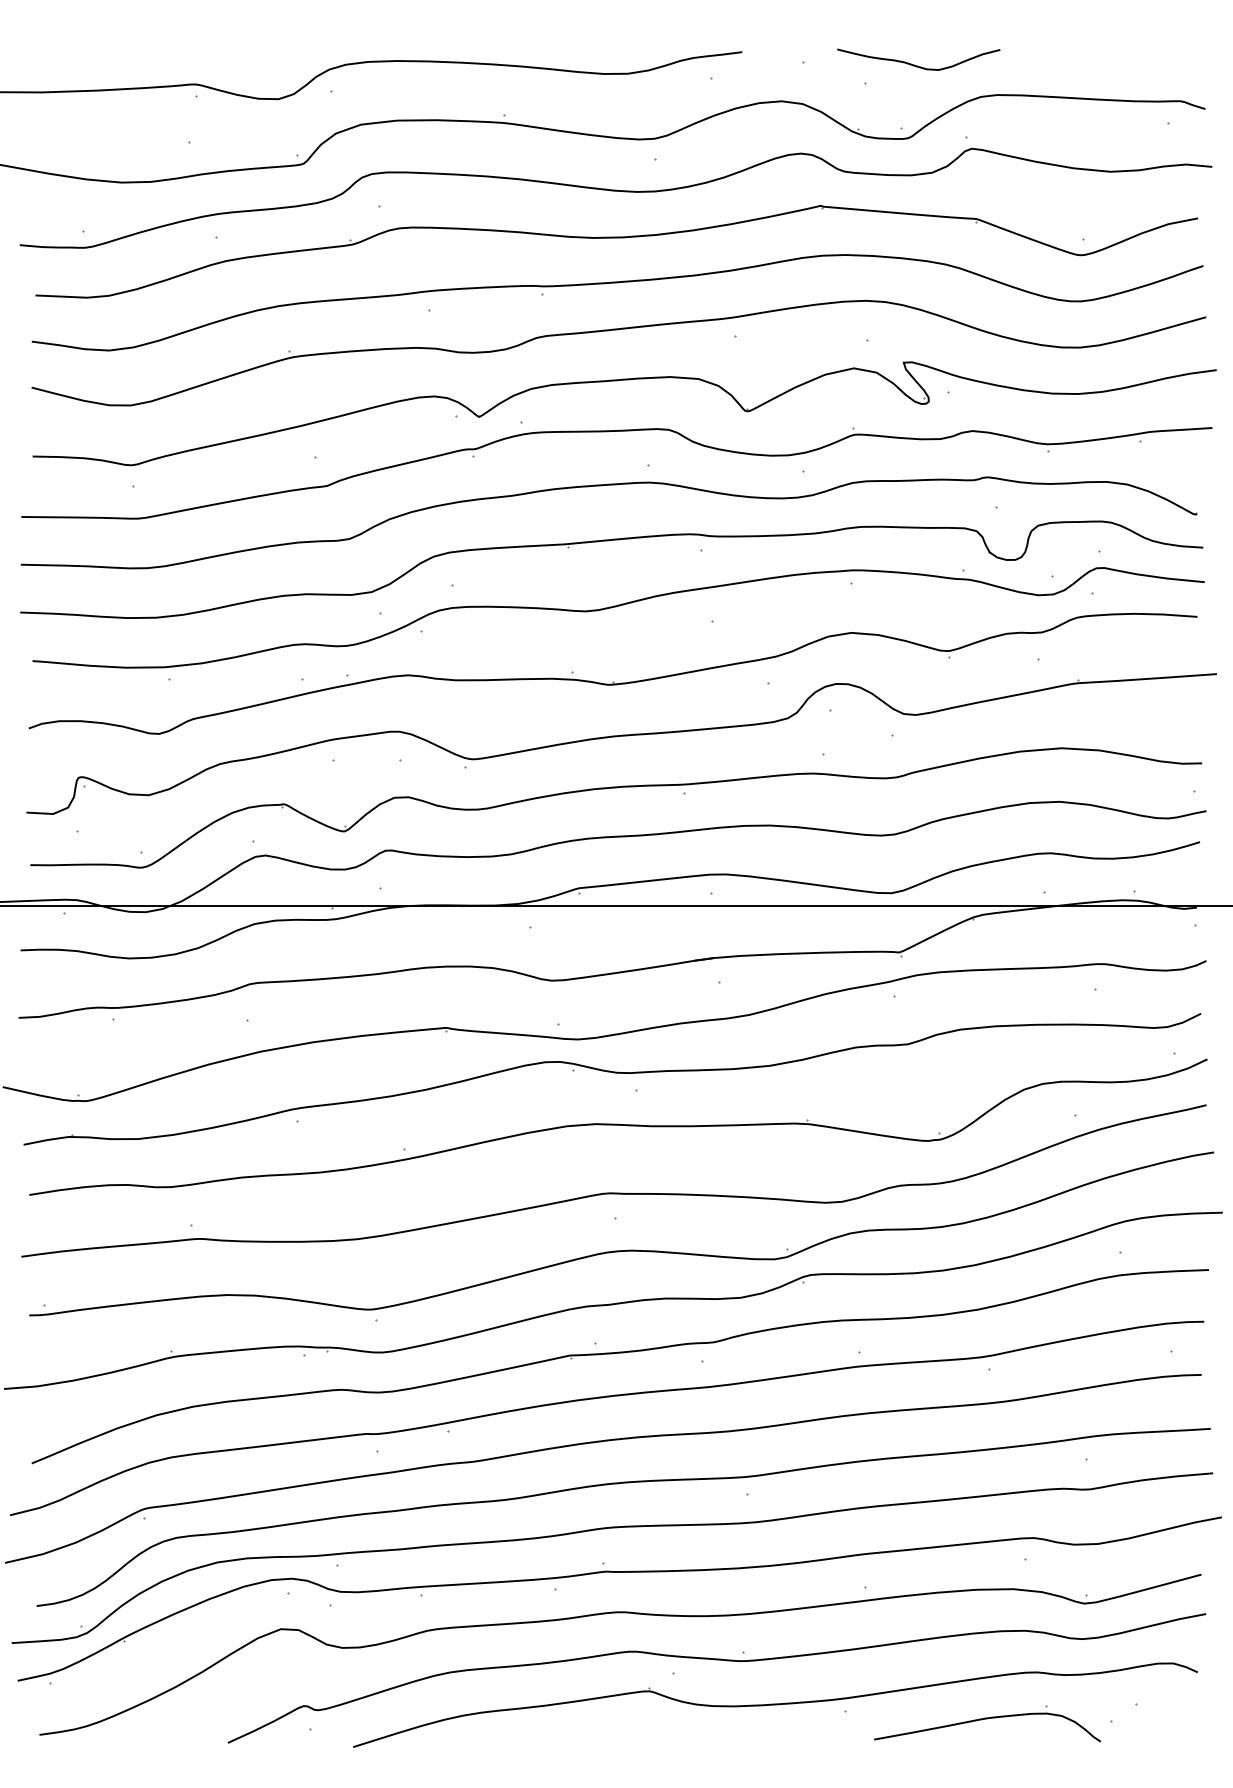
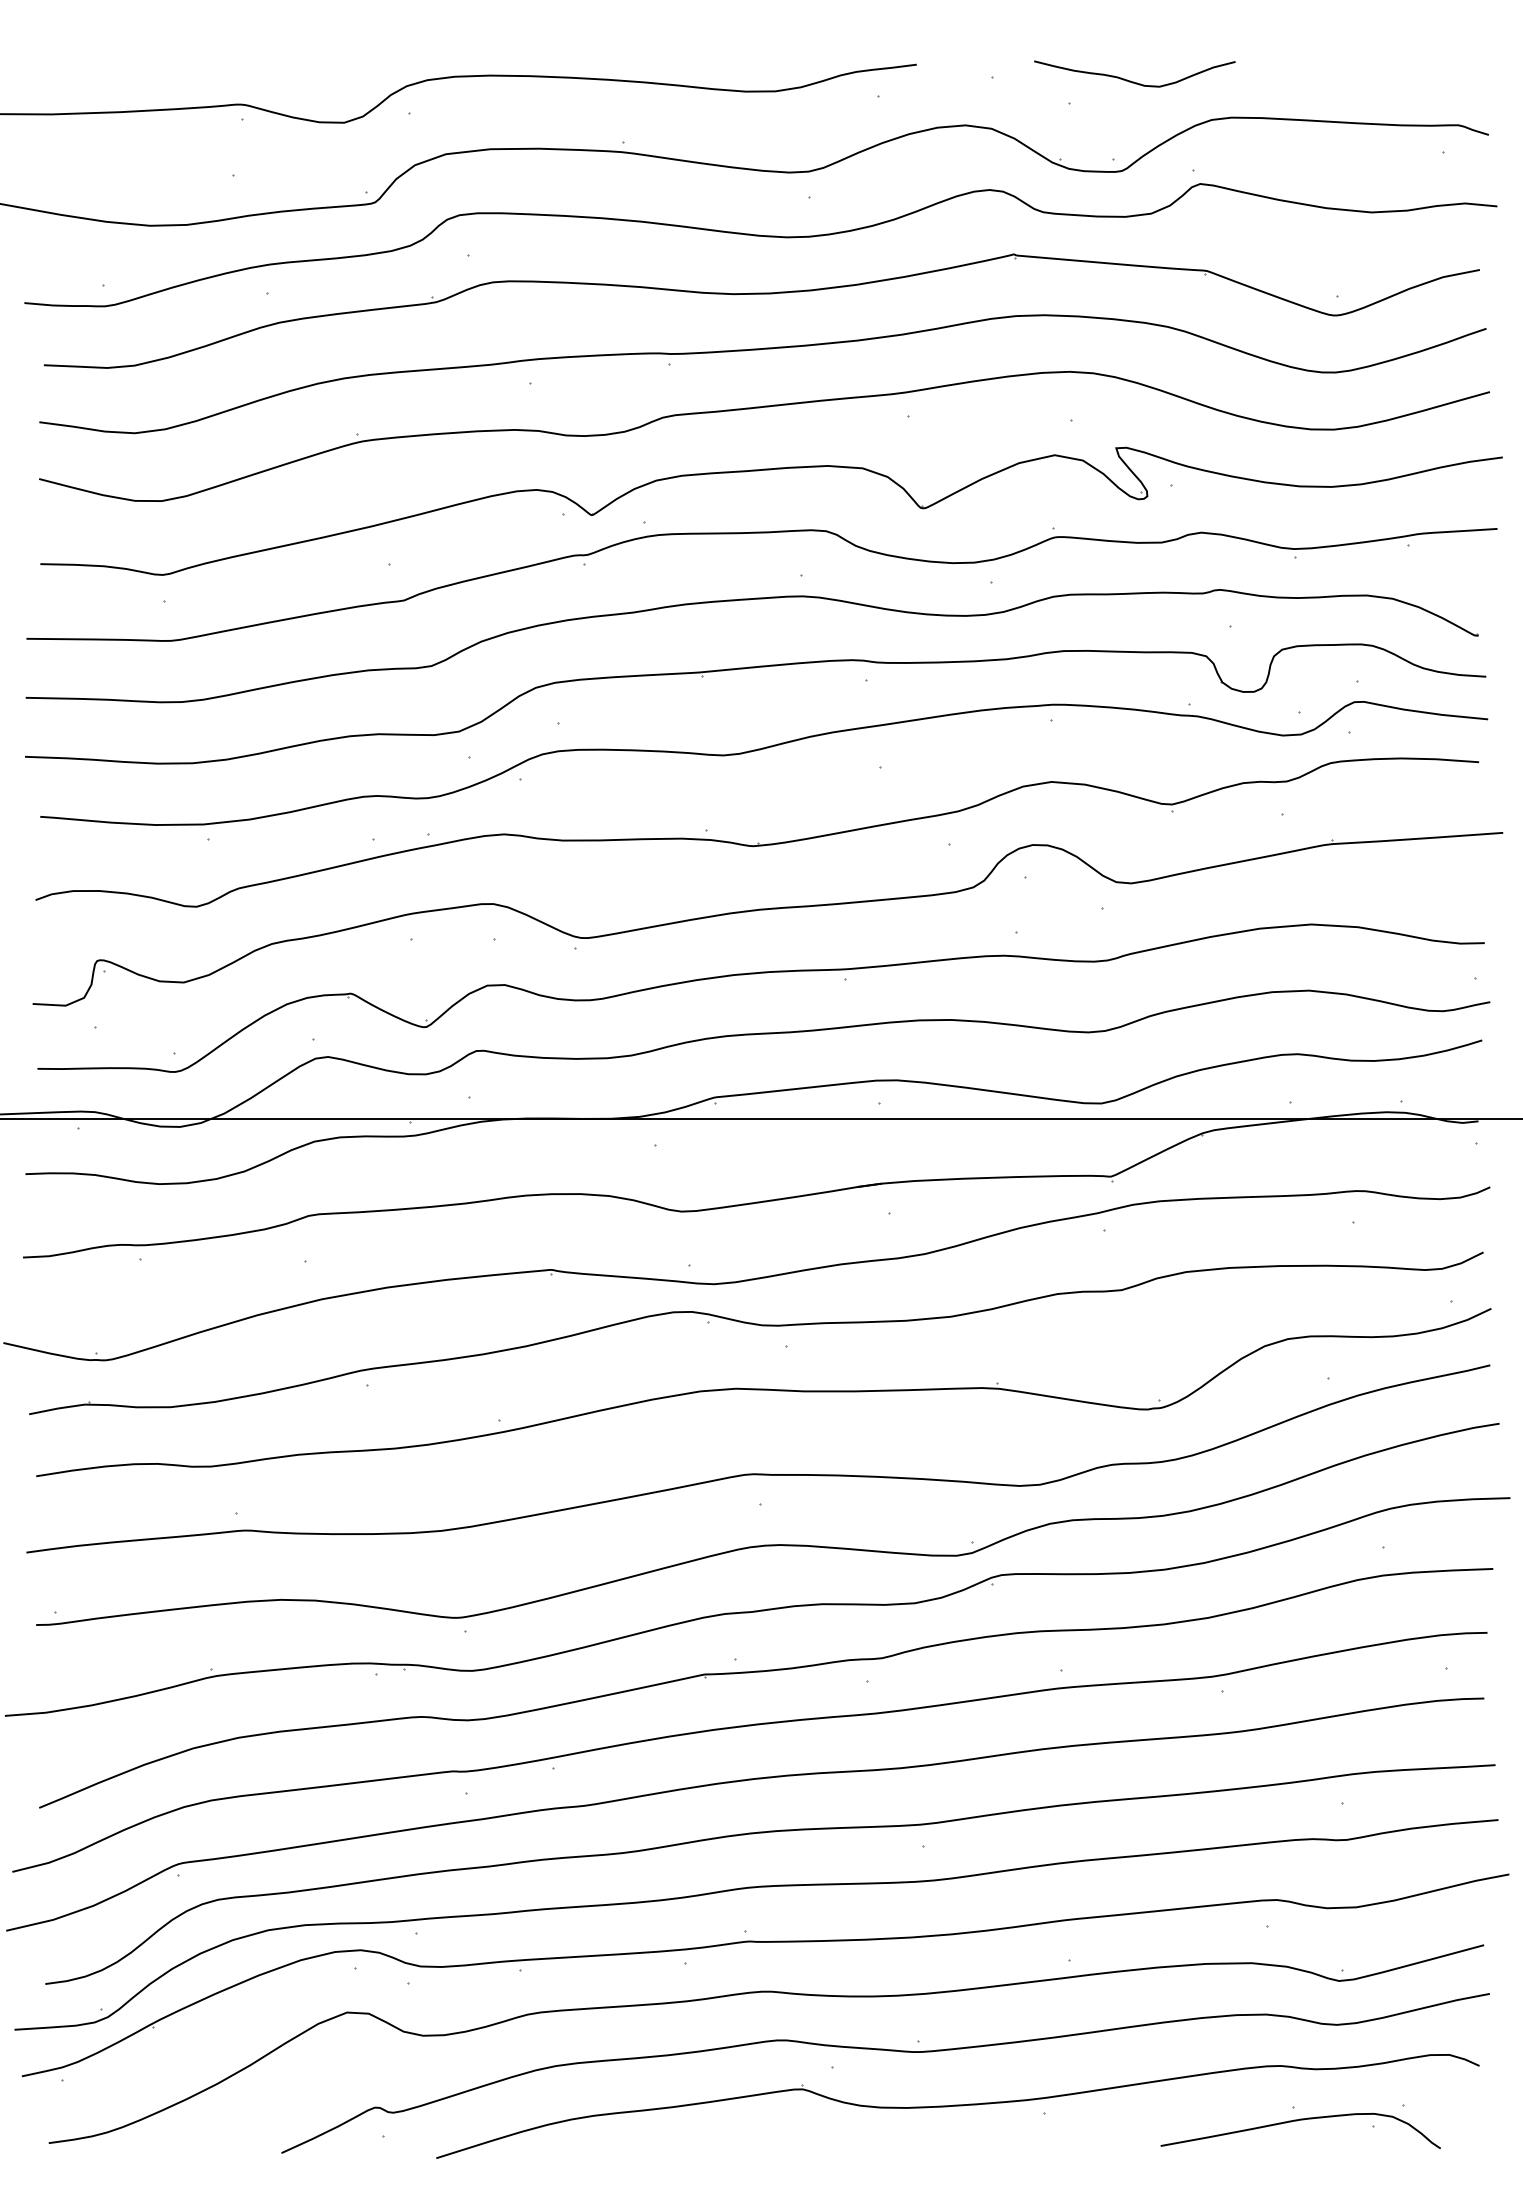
curve: (984, 1719) -> (1297, 2121), moved

